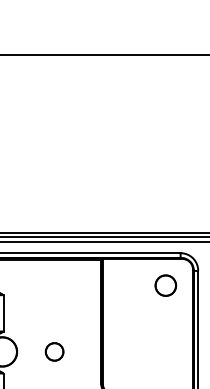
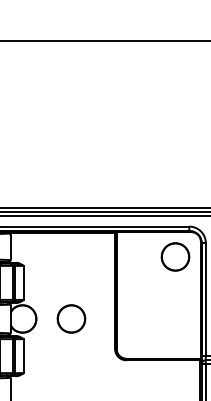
part: (165, 285) -> (175, 256), size x1.43
part: (54, 351) -> (71, 318), size x1.67

